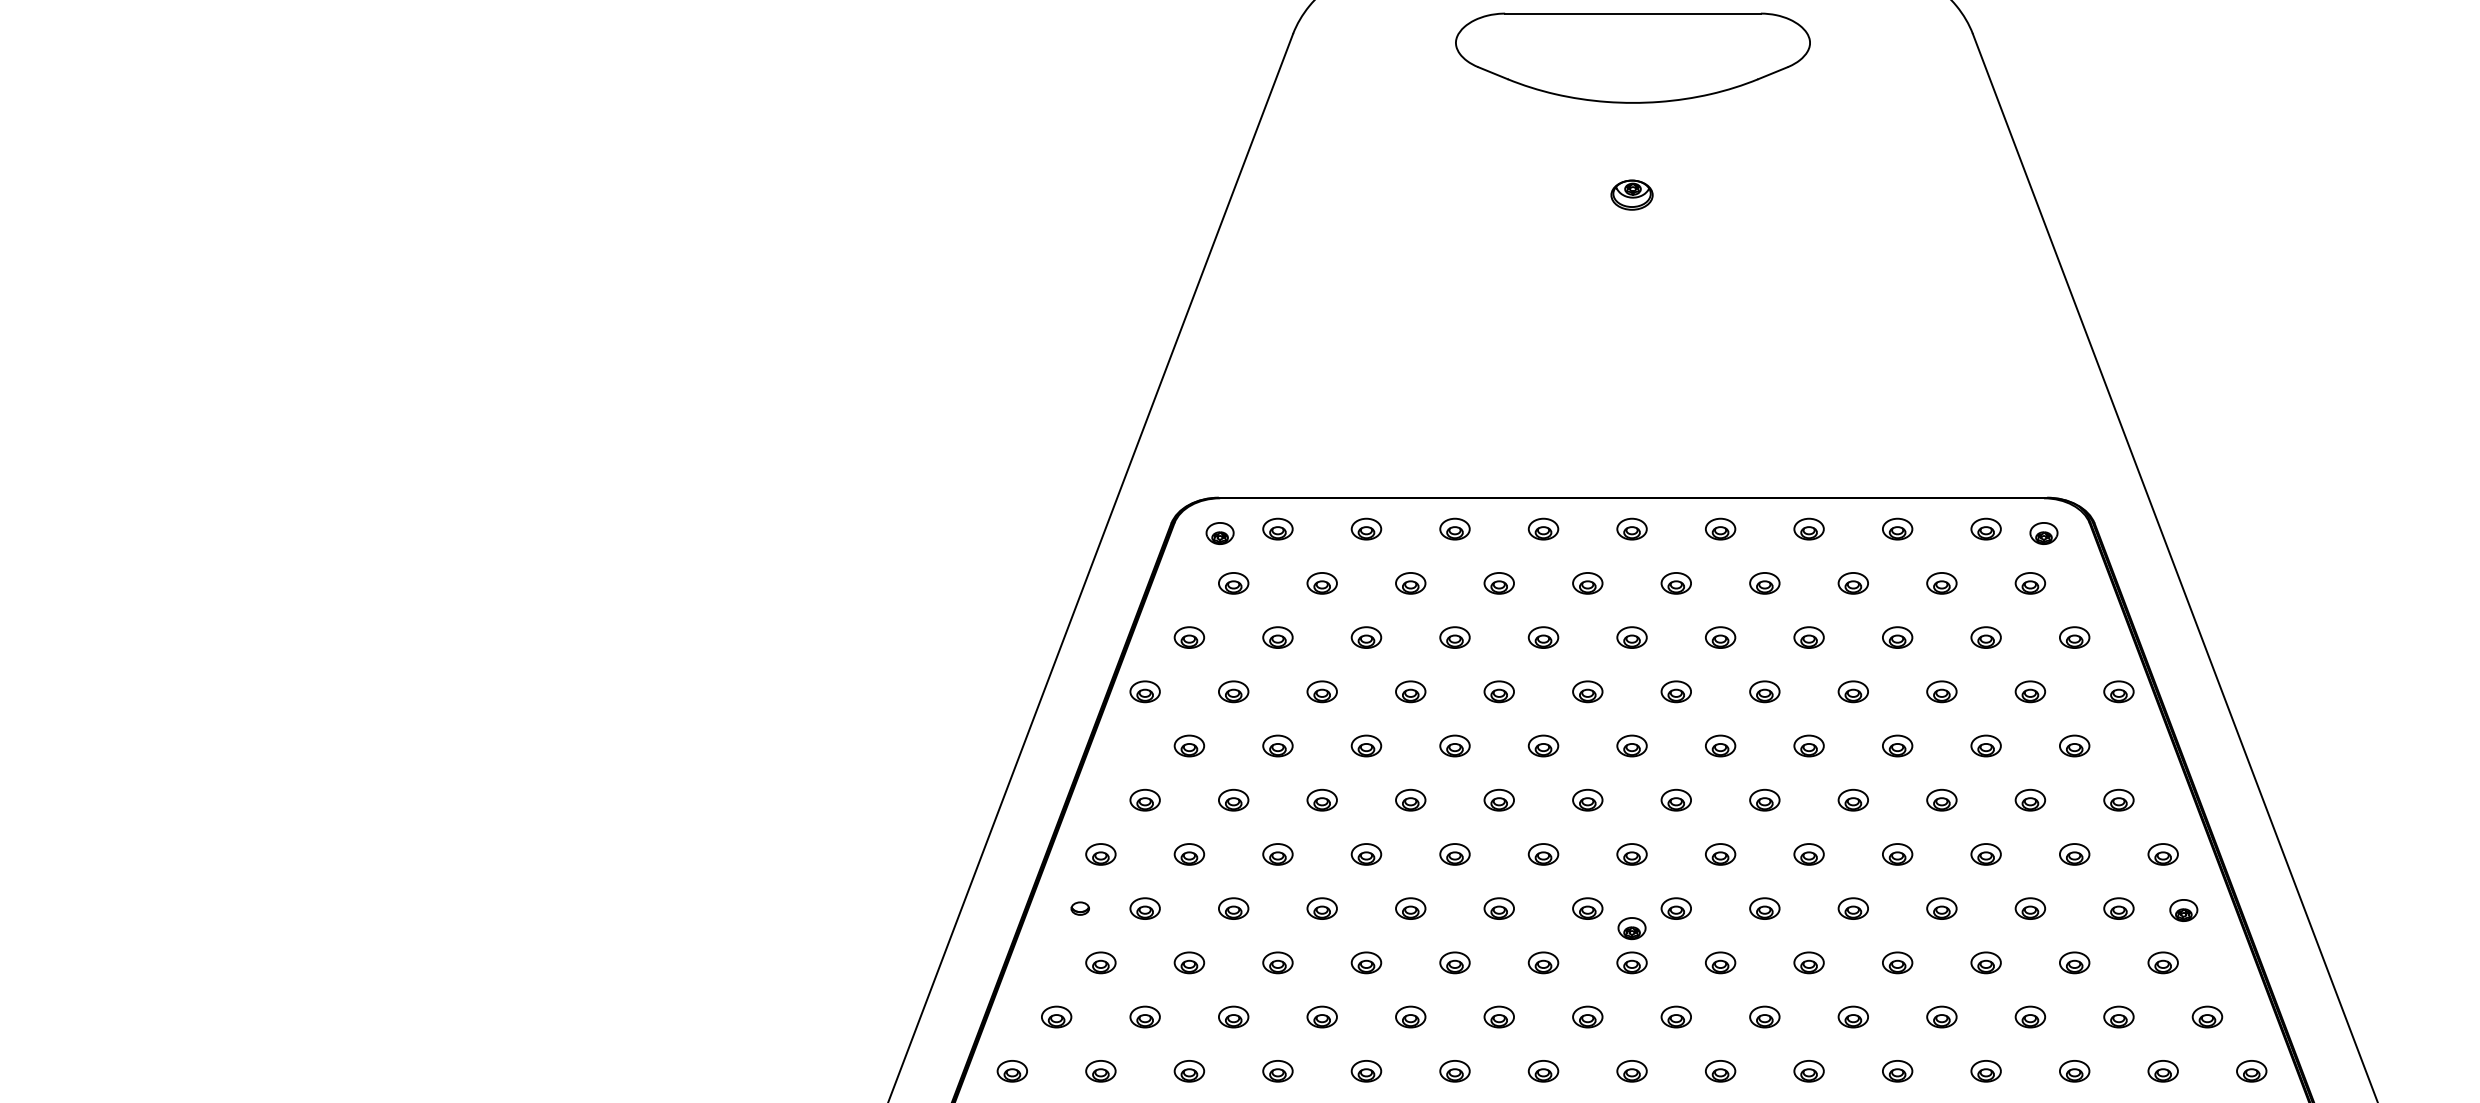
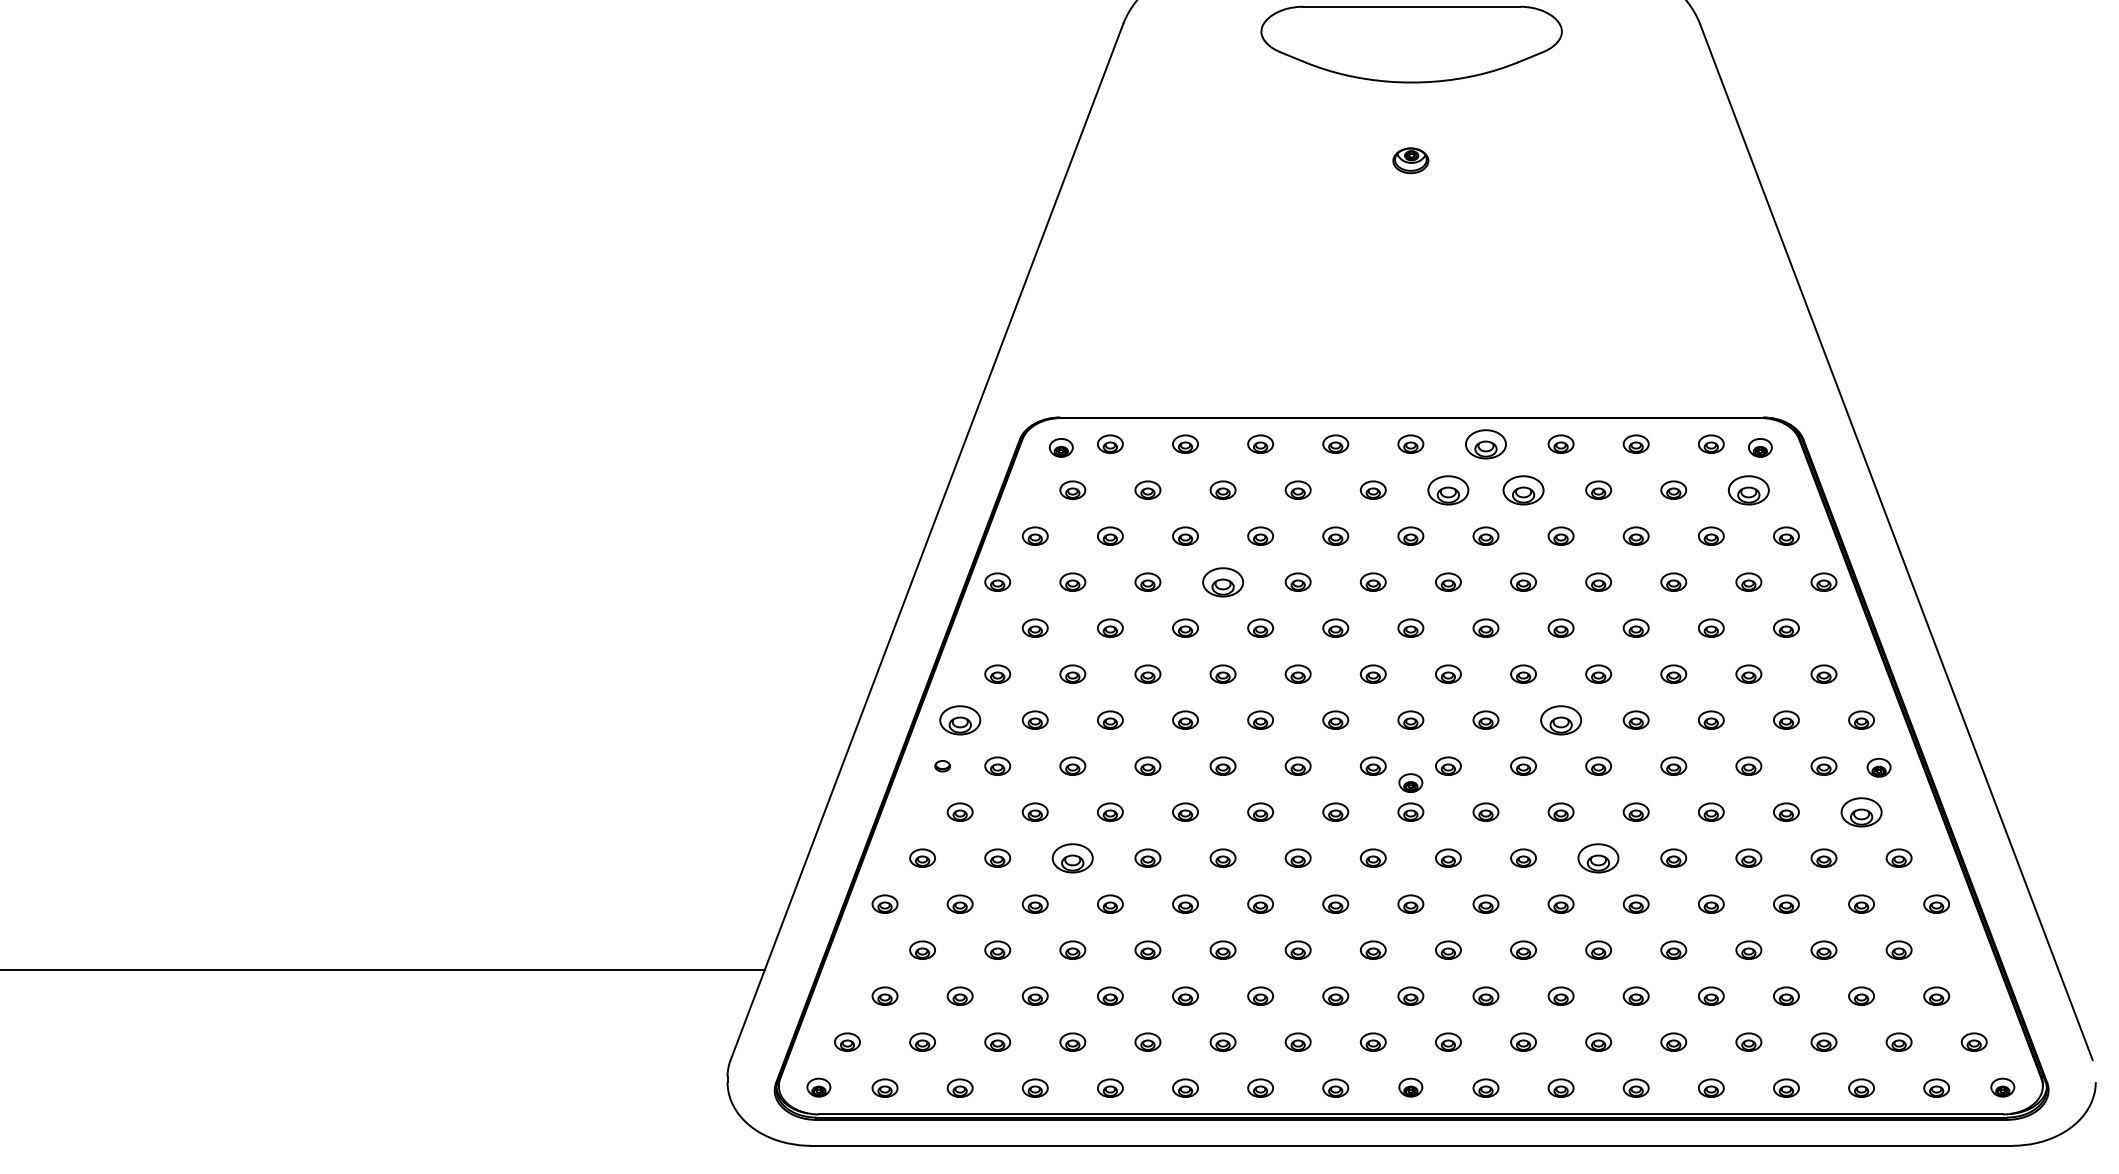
part: (1720, 528) -> (1485, 443), size x1.6
part: (1676, 582) -> (1448, 489), size x1.6
part: (1764, 582) -> (1523, 489), size x1.6
part: (2029, 582) -> (1748, 489), size x1.6
part: (1410, 690) -> (1222, 581), size x1.6
part: (1100, 853) -> (959, 719), size x1.6
part: (1808, 853) -> (1560, 719), size x1.6
part: (2163, 961) -> (1861, 811), size x1.6
part: (1233, 1016) -> (1072, 857), size x1.6
part: (1853, 1016) -> (1598, 857), size x1.6

